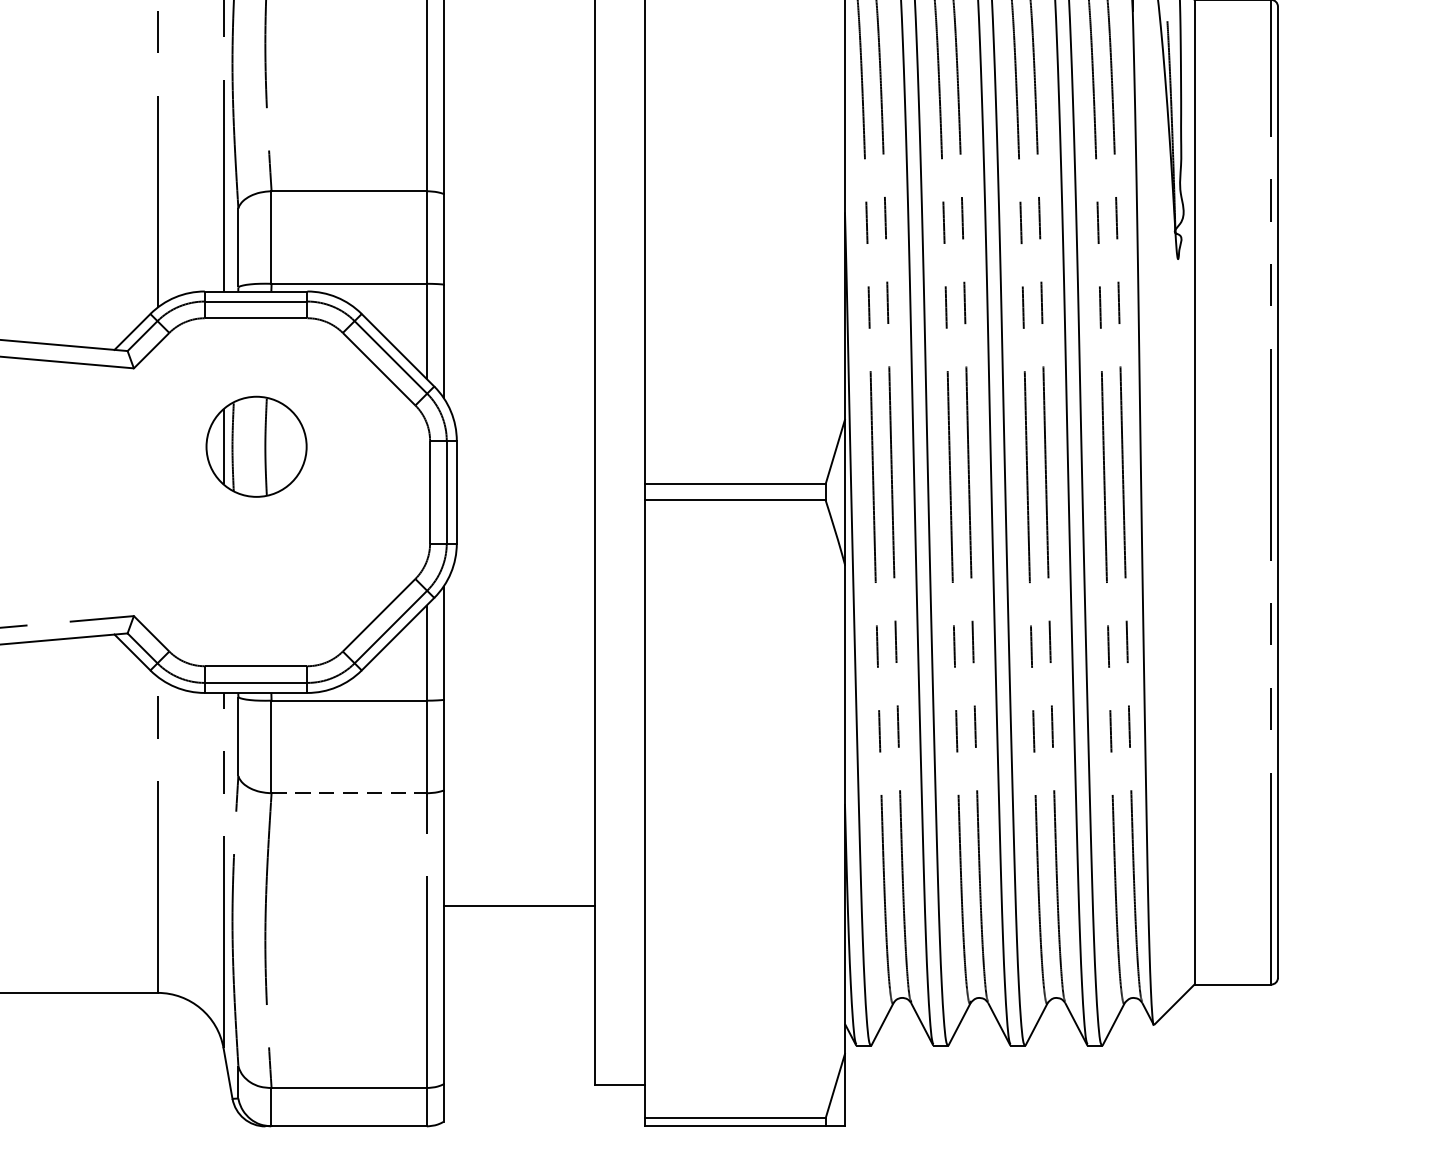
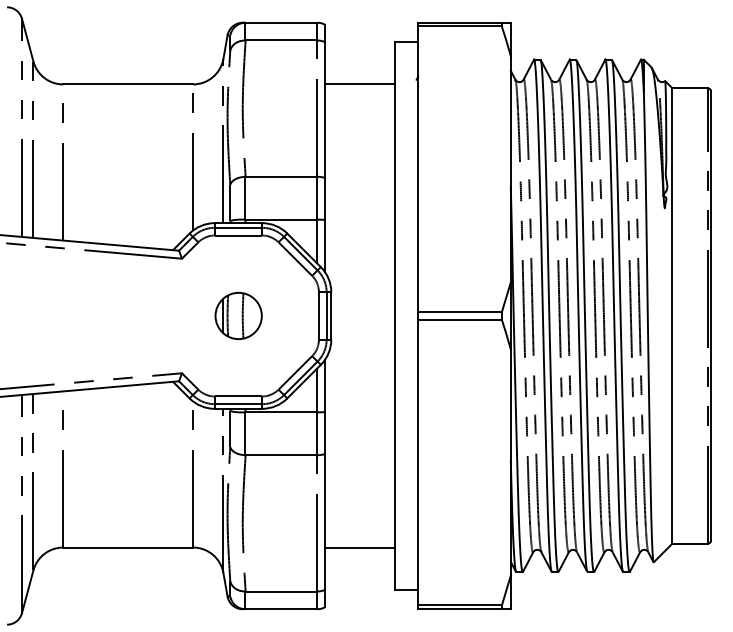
part: (256, 445) -> (238, 315), moved
line: (349, 793) -> (281, 455), dashed -> solid
line: (519, 906) -> (360, 547), moved

